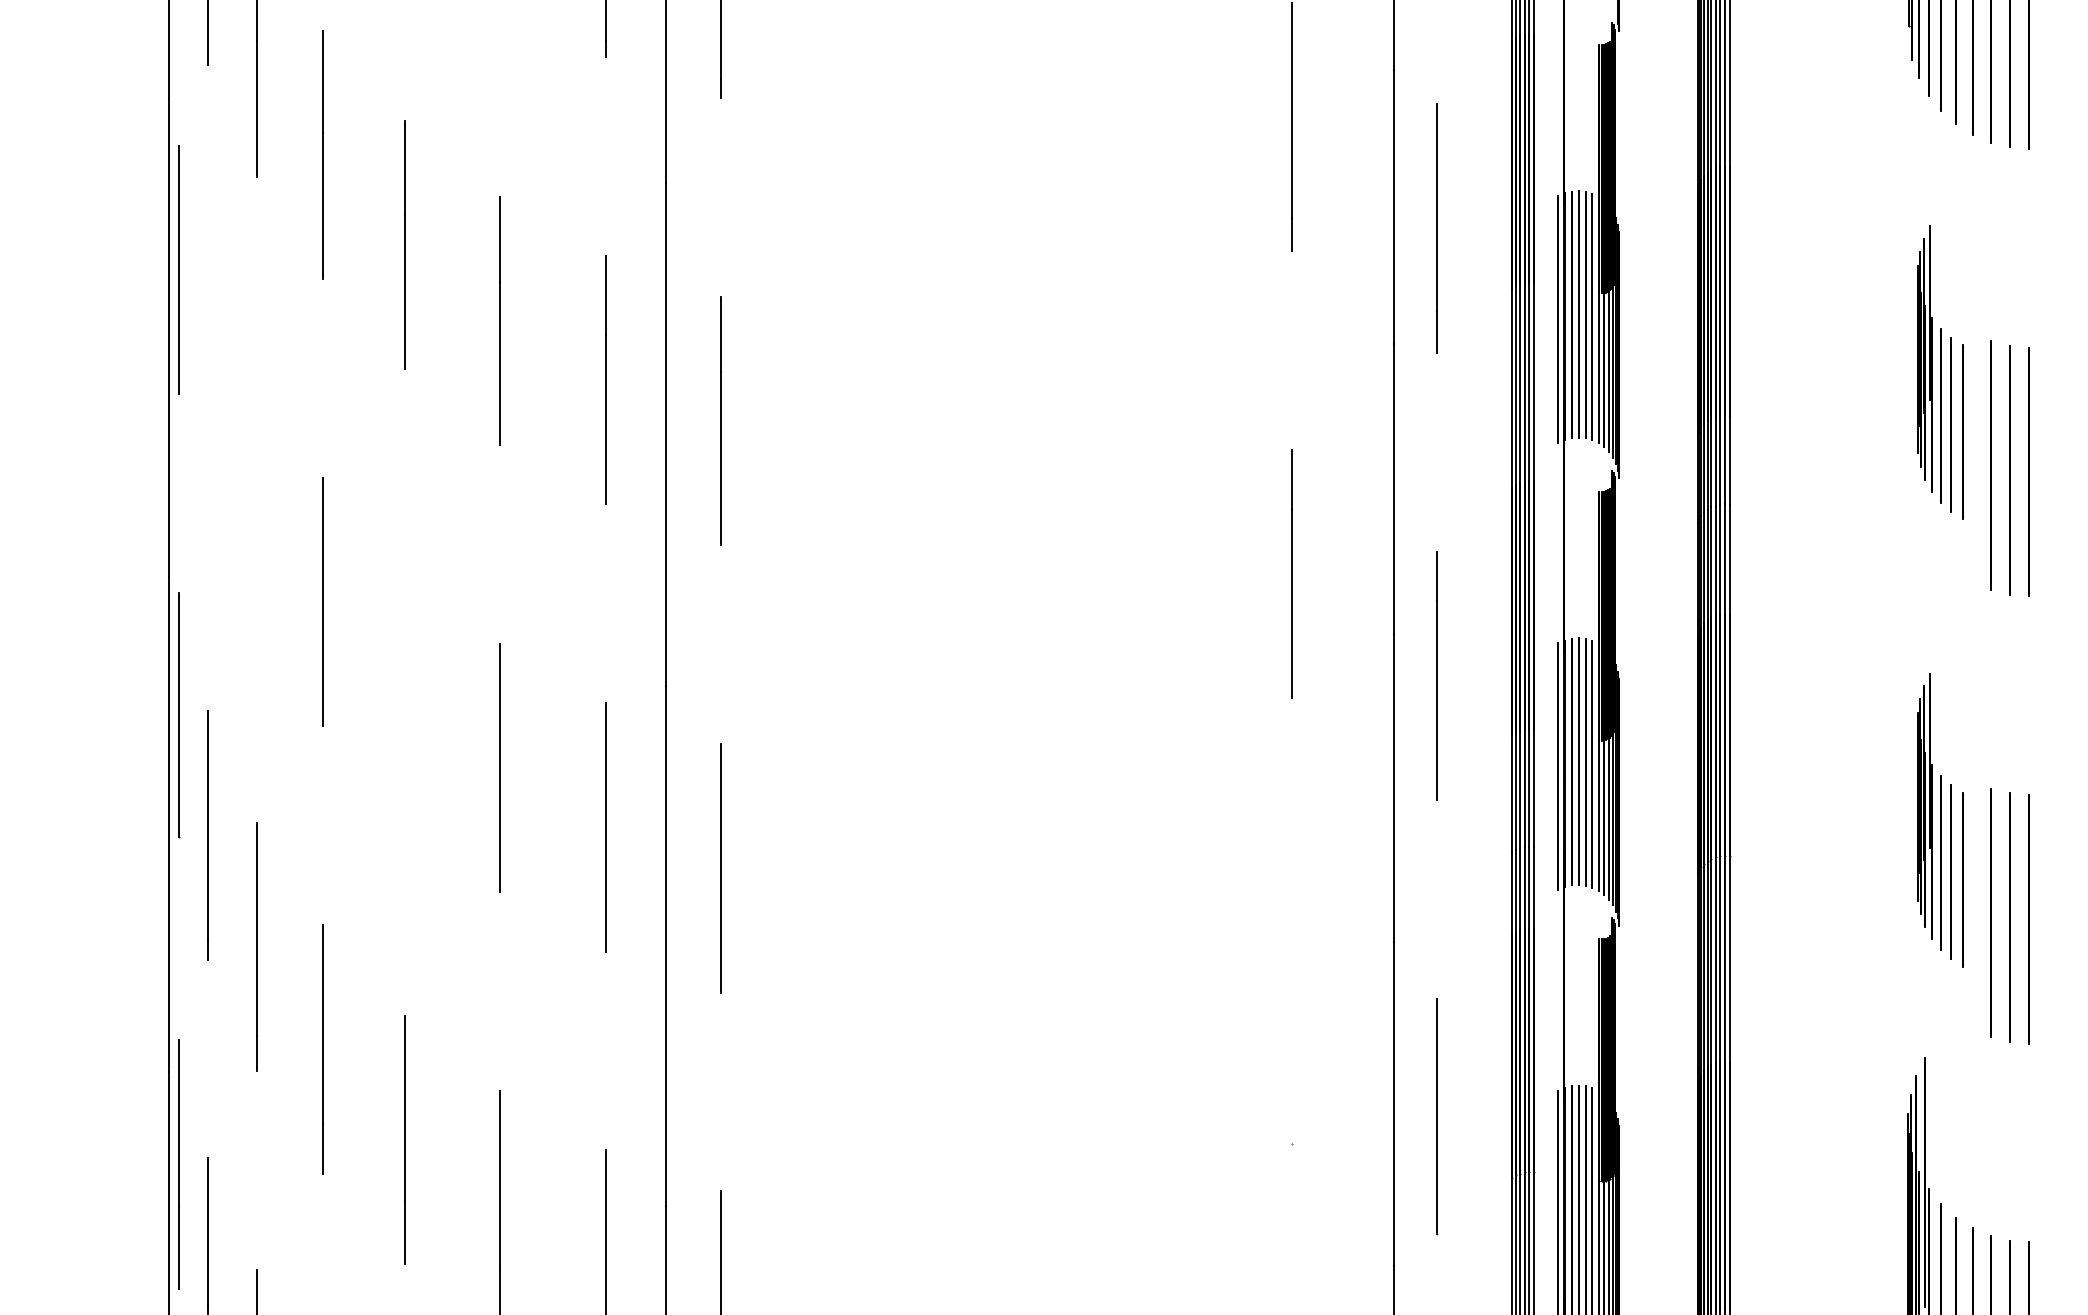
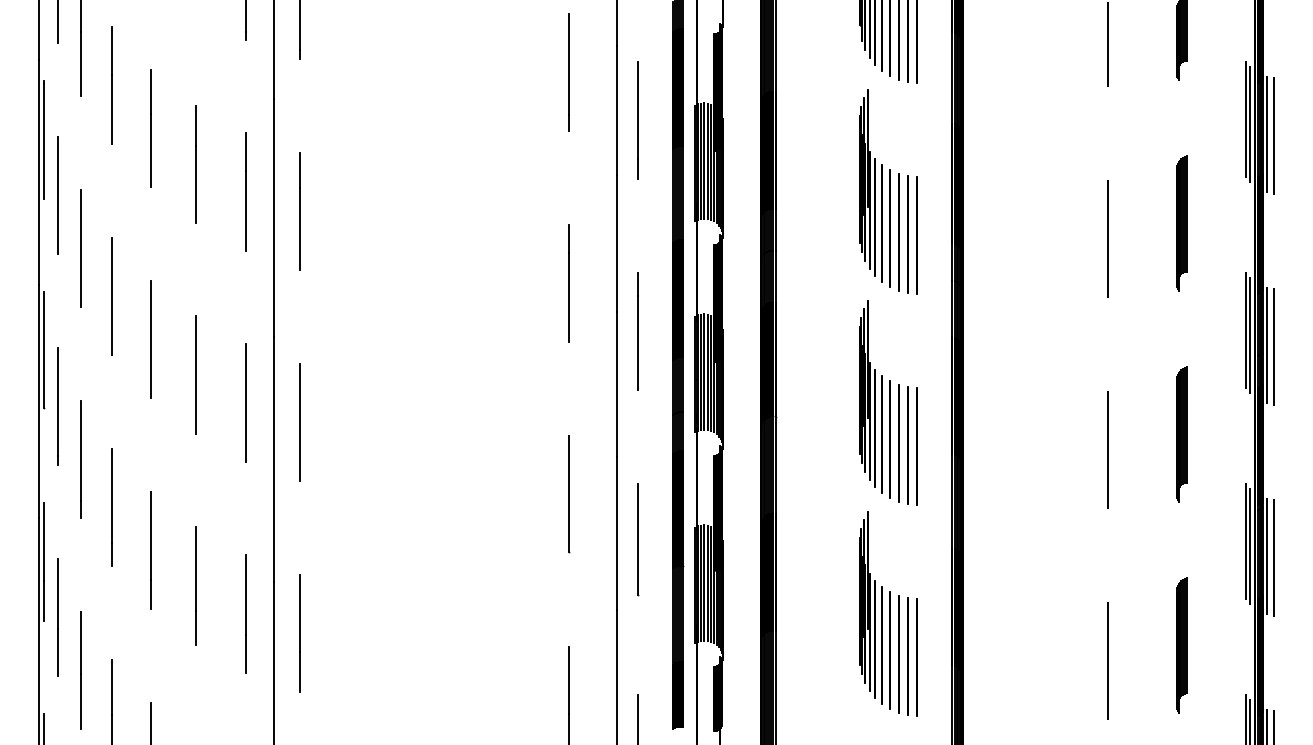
part: (1939, 372) -> (874, 188), size x1.43
line: (209, 387) -> (58, 195), added
line: (255, 499) -> (80, 248), added
line: (404, 690) -> (150, 338), added
part: (1939, 819) -> (874, 399), size x1.43
line: (1292, 1019) -> (569, 493), added

